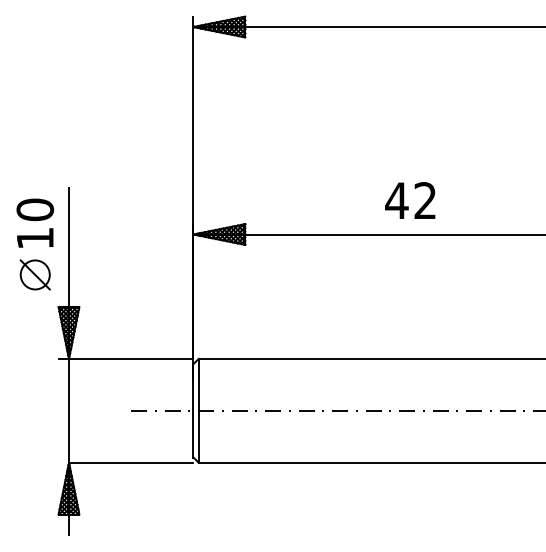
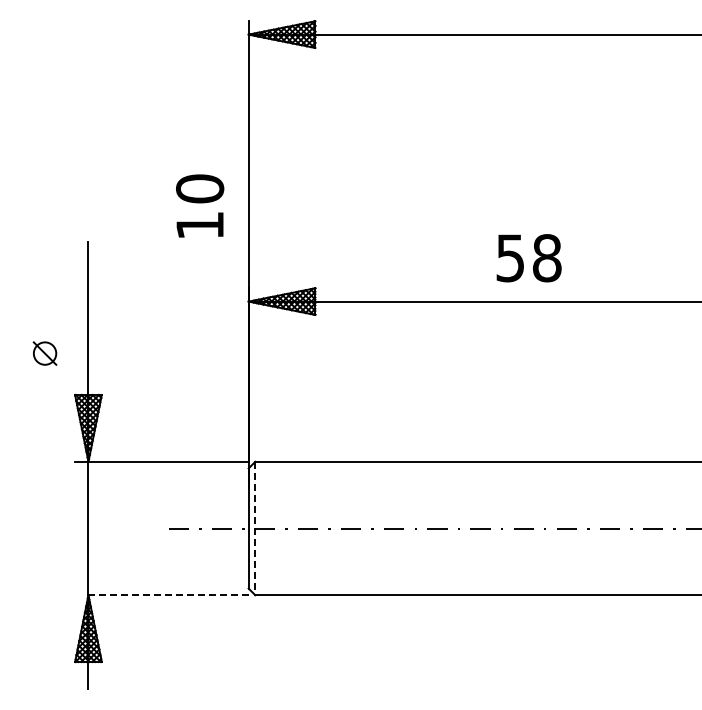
text: (410, 201) -> (528, 258), 42 -> 58
text: (35, 222) -> (200, 205), moved
part: (34, 274) -> (44, 353), size x0.6
line: (198, 410) -> (255, 528), solid -> dashed
line: (131, 462) -> (168, 595), solid -> dashed

